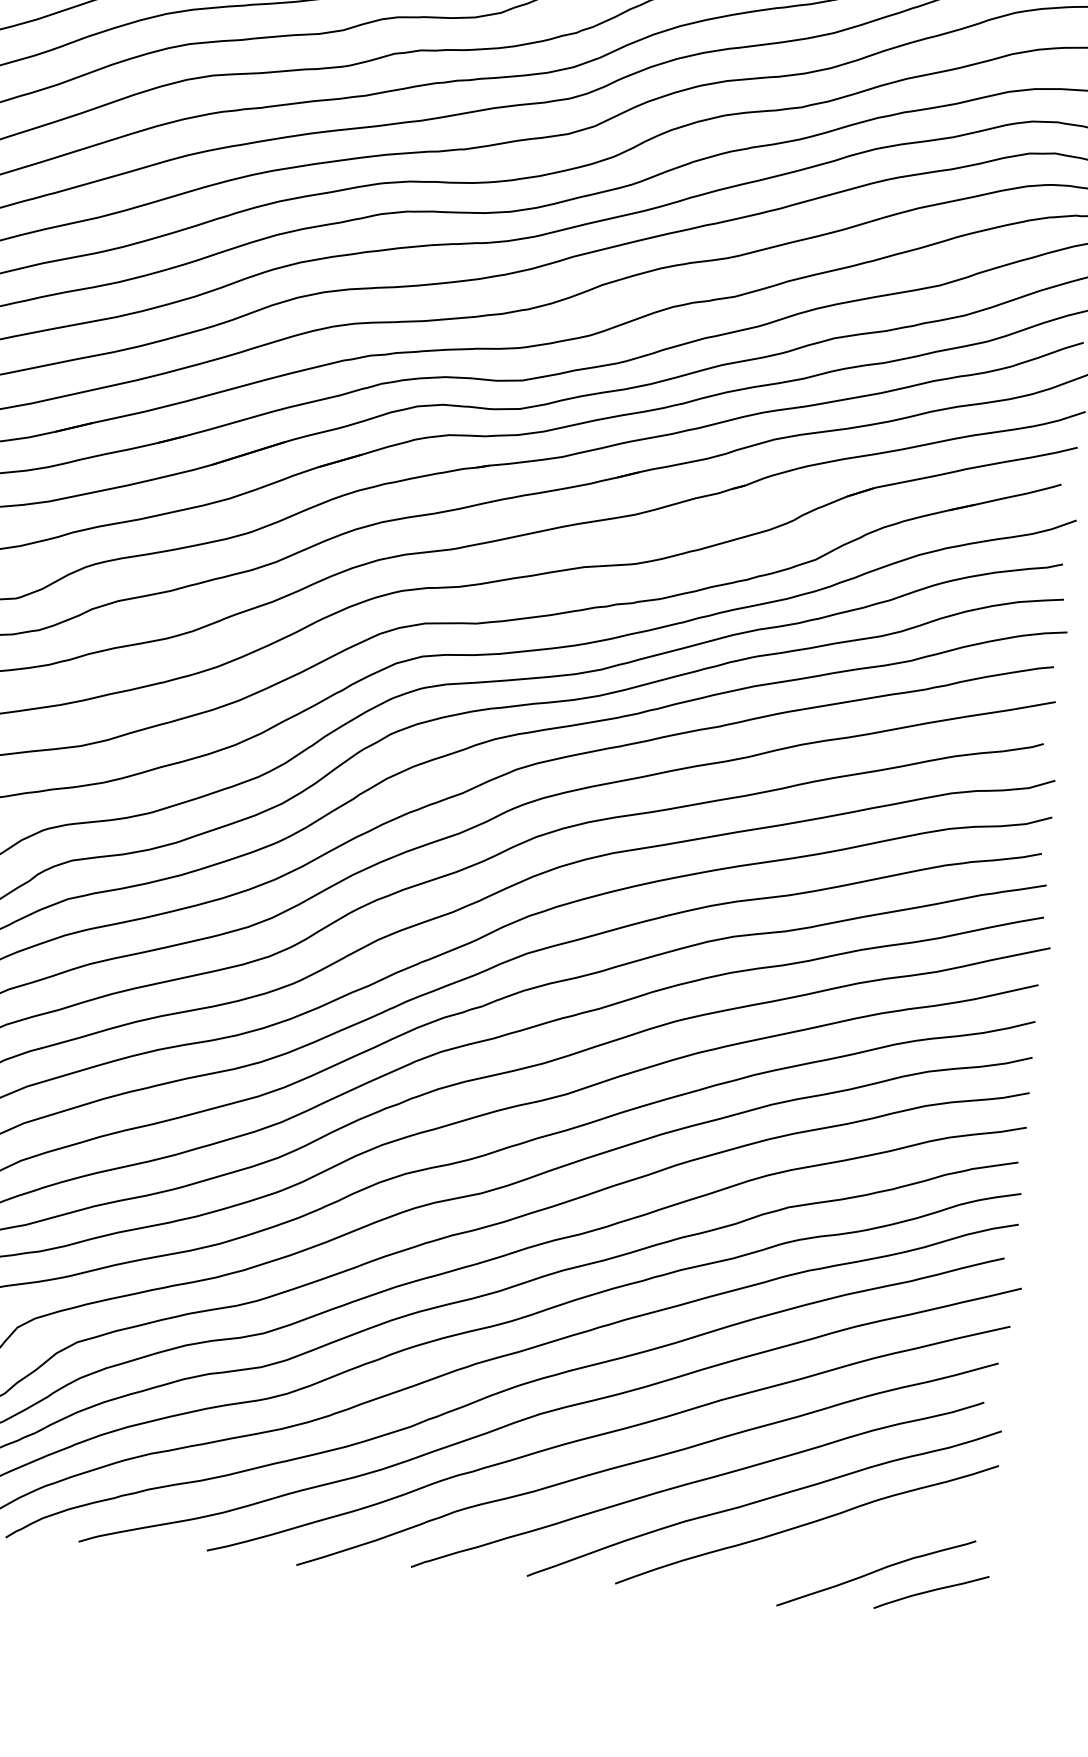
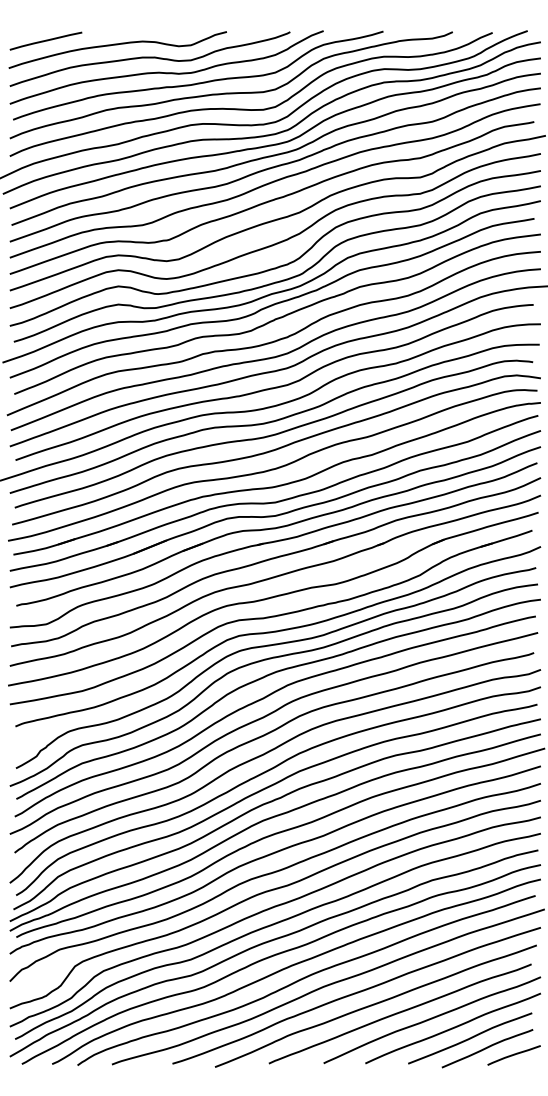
curve: (842, 1548) -> (470, 1038), added

